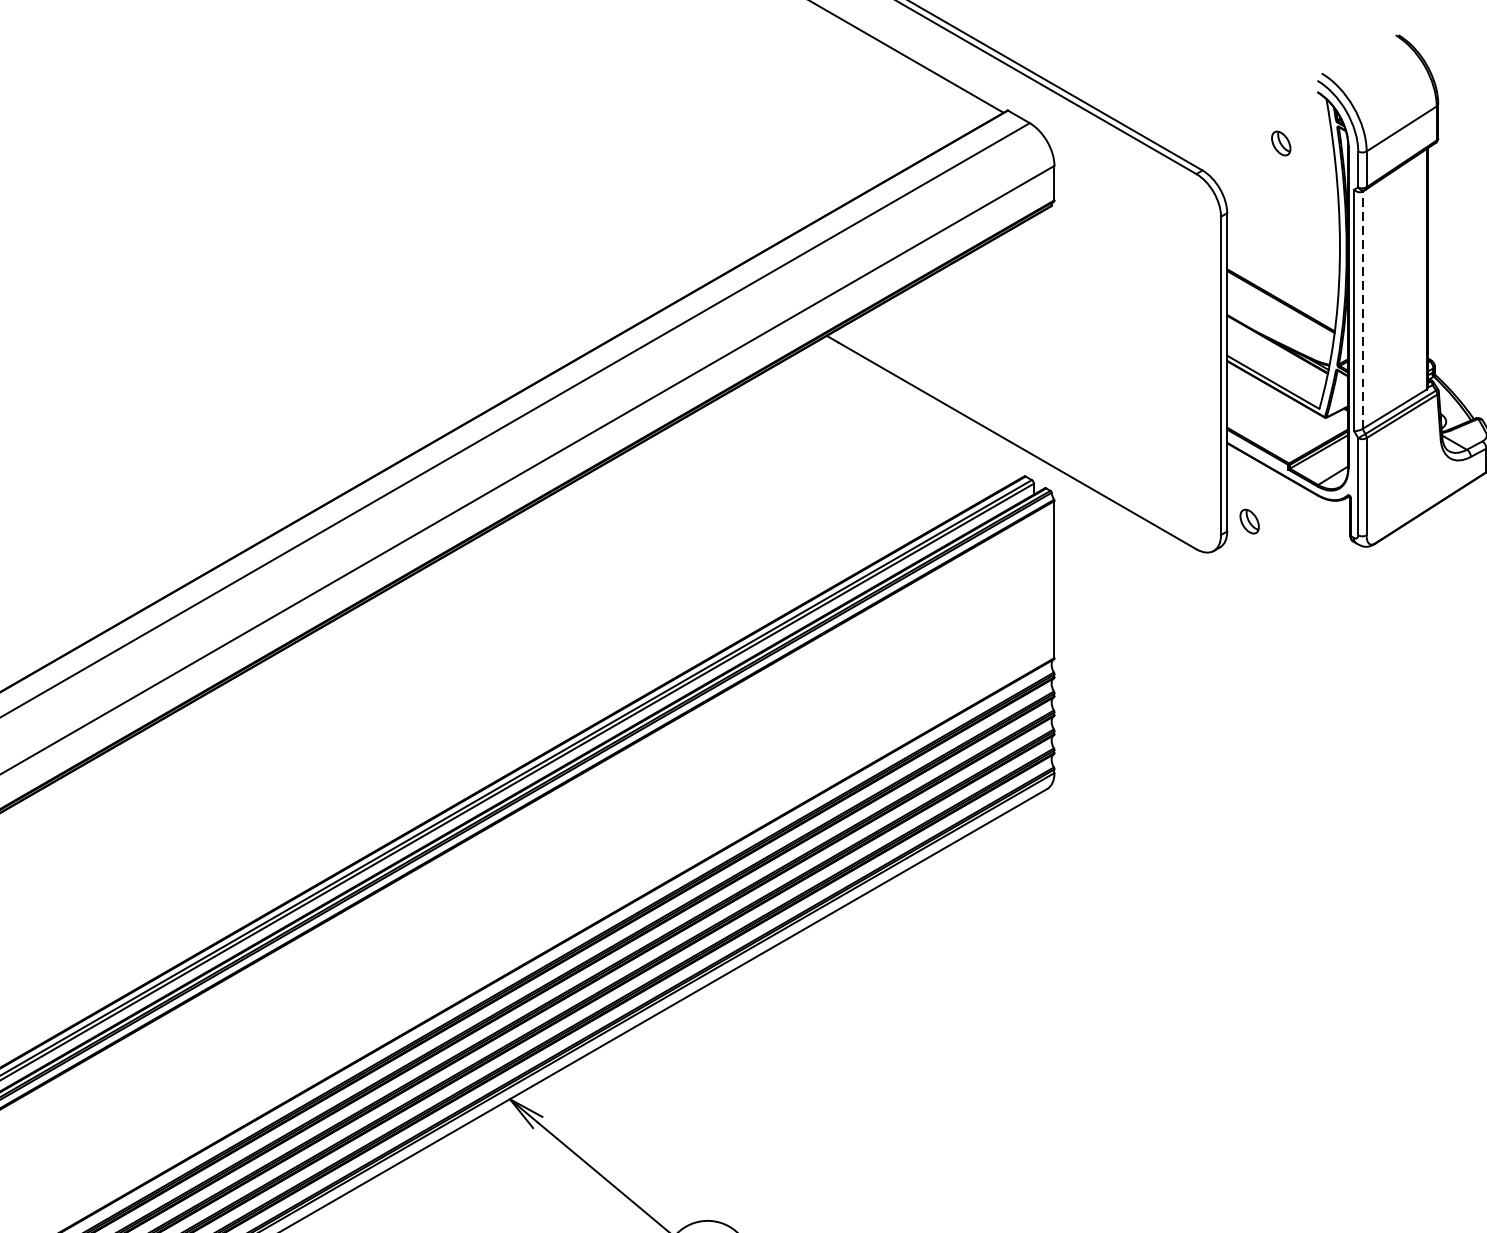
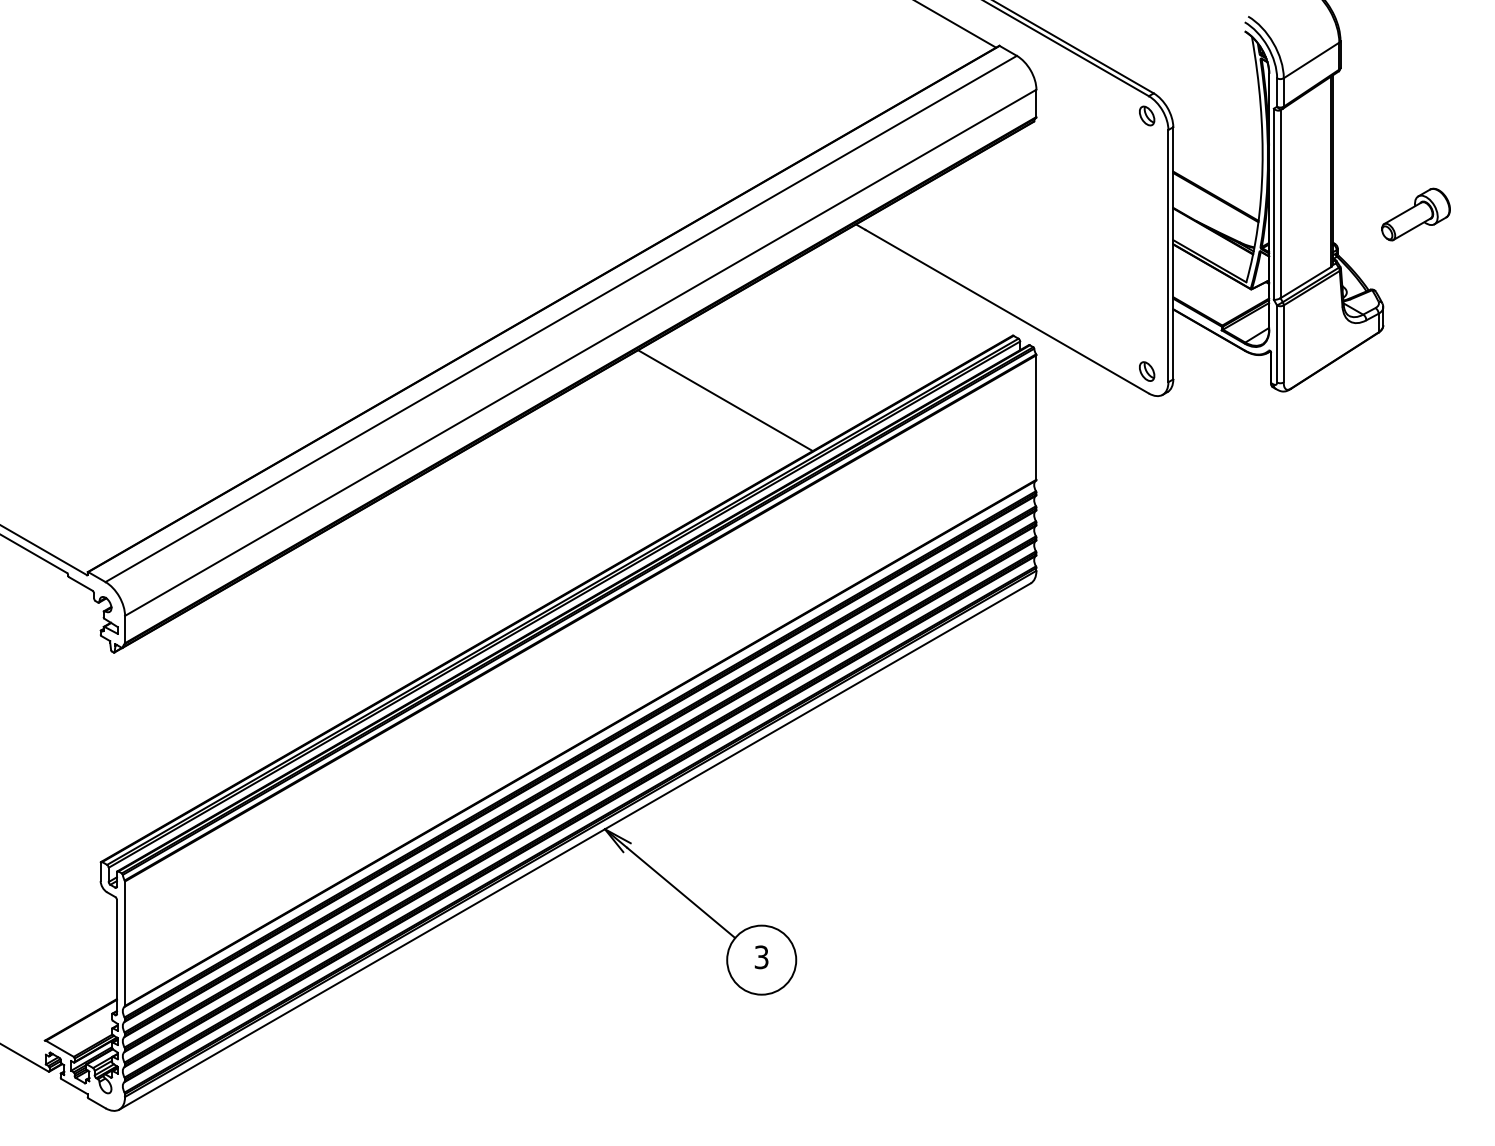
part: (1281, 142) -> (1147, 115), moved
line: (1362, 309) -> (1280, 203), dashed -> solid
part: (1250, 521) -> (1147, 371), moved
line: (662, 558) -> (725, 400), added

